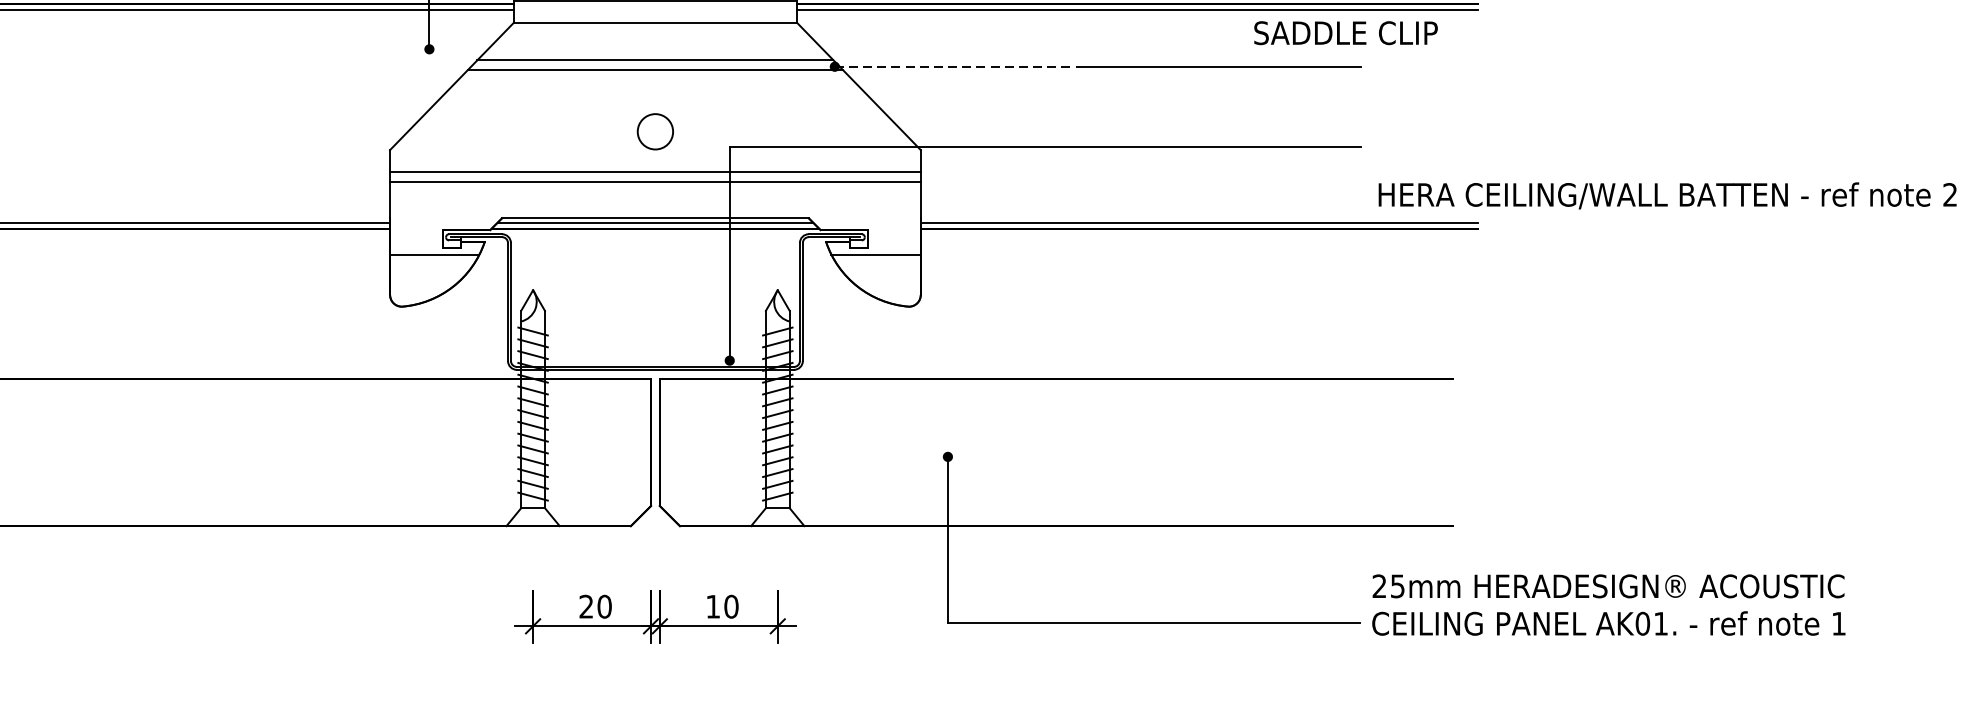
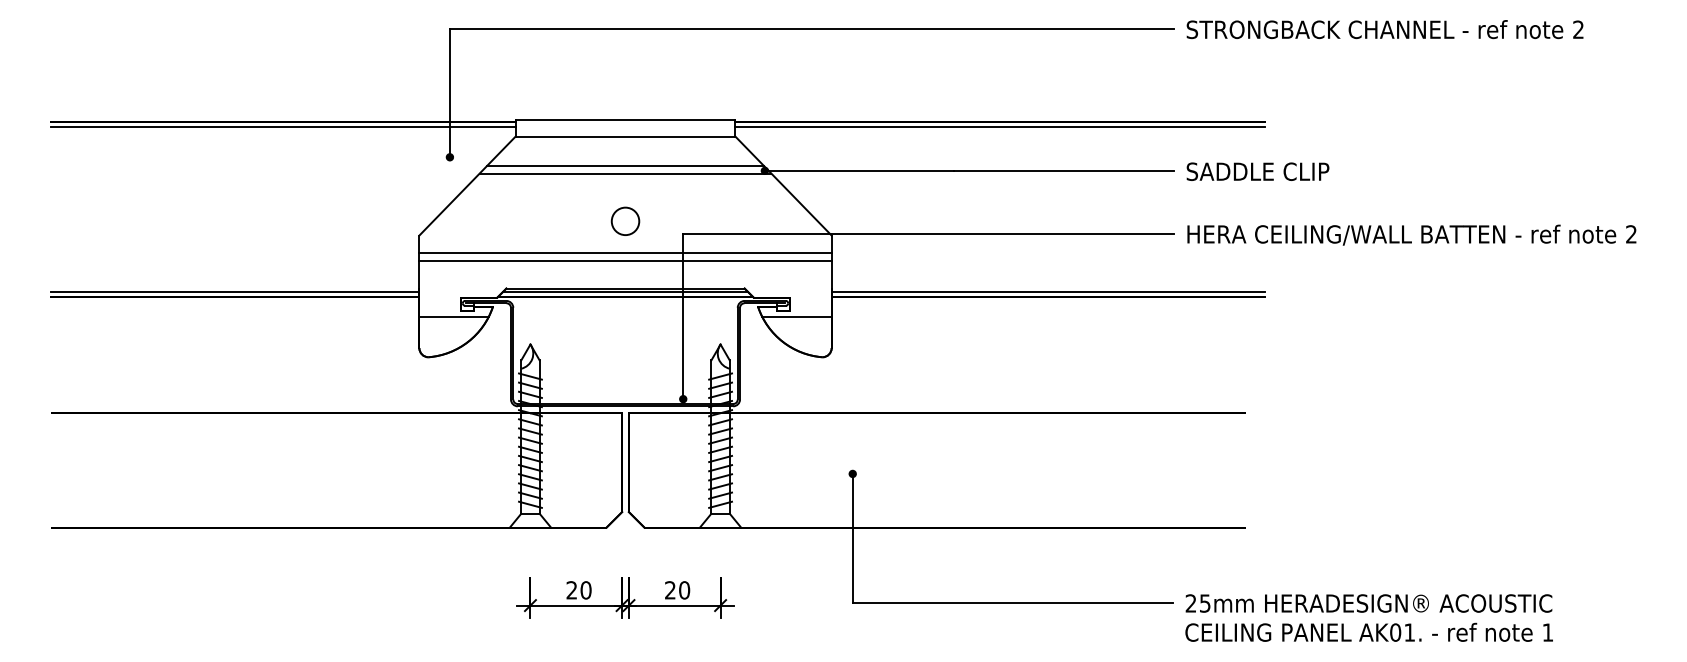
text: (1345, 32) -> (1257, 171), moved
line: (956, 66) -> (859, 170), dashed -> solid
text: (1667, 195) -> (1411, 234), moved
text: (1607, 604) -> (1368, 617), moved
text: (713, 606) -> (670, 590), 10 -> 20

